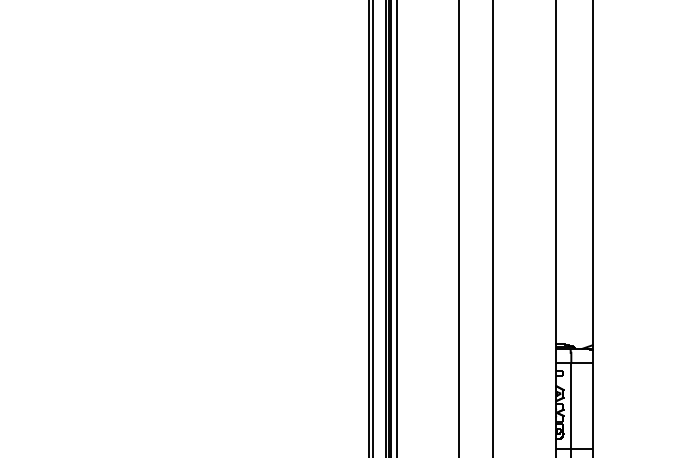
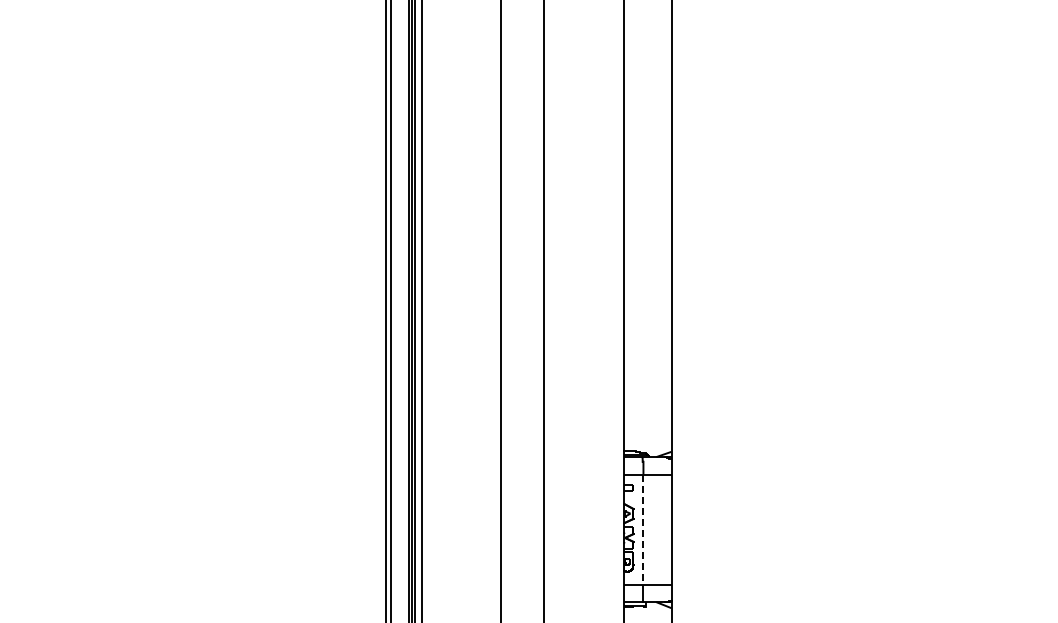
line: (571, 406) -> (643, 529), solid -> dashed

